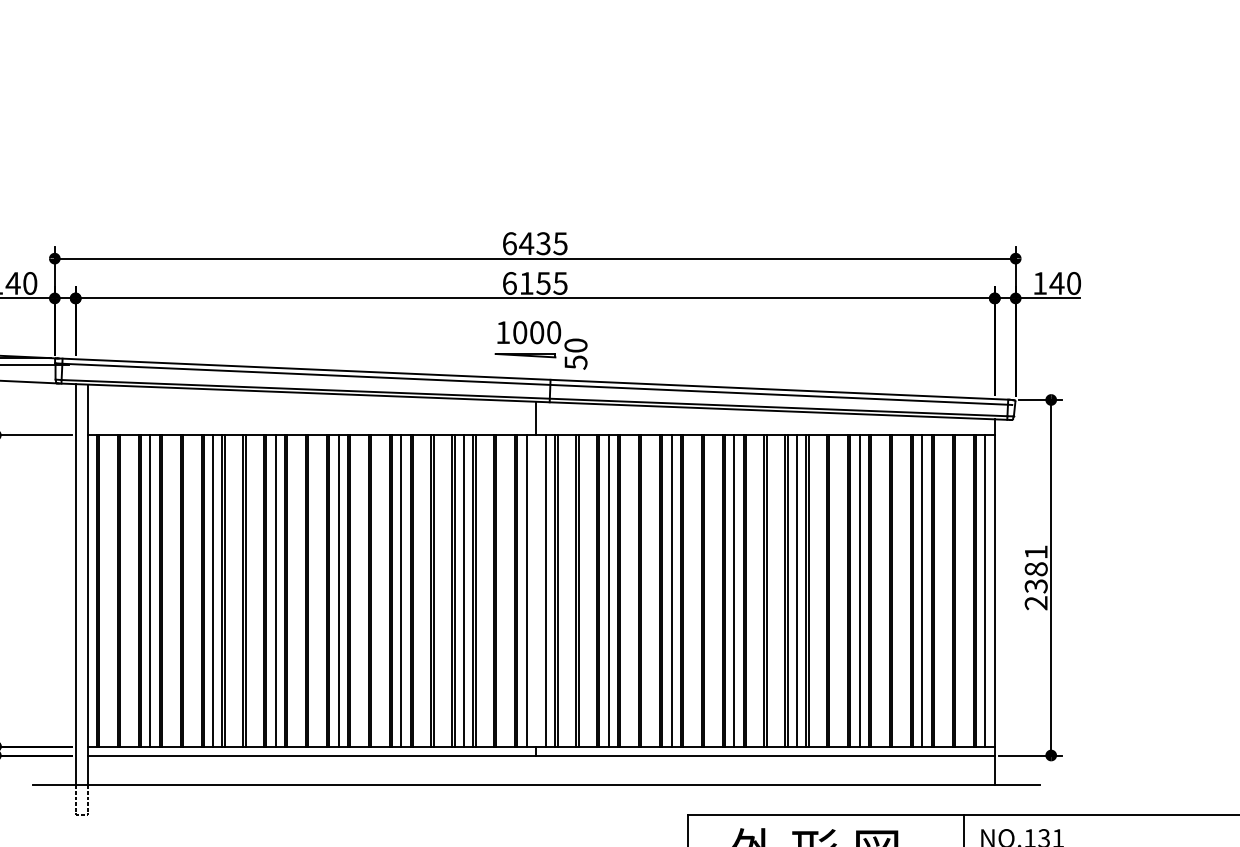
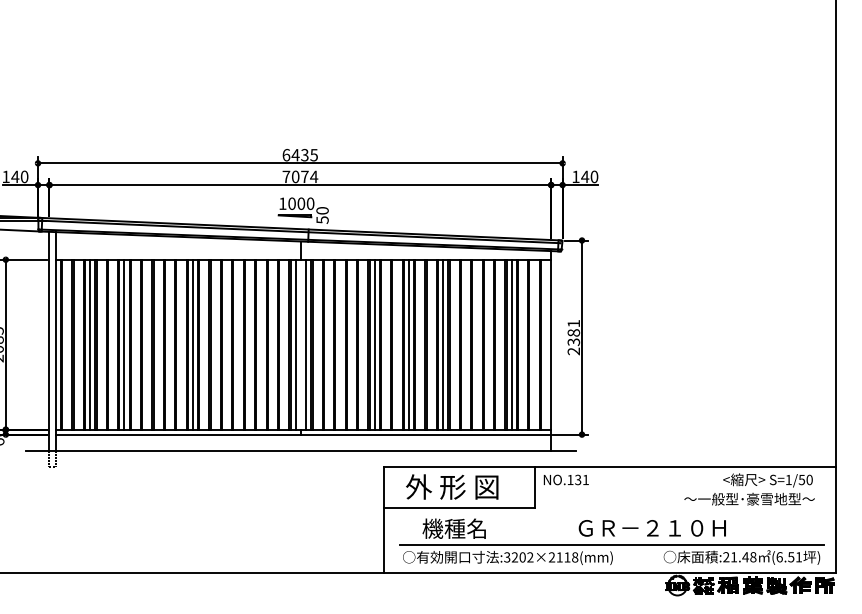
text: (535, 282) -> (300, 176), 6155 -> 7074
line: (275, 590) -> (158, 344), removed
line: (401, 590) -> (227, 344), removed
line: (464, 590) -> (261, 344), removed
line: (608, 590) -> (340, 344), removed
line: (859, 590) -> (477, 344), removed
line: (984, 590) -> (545, 344), removed

